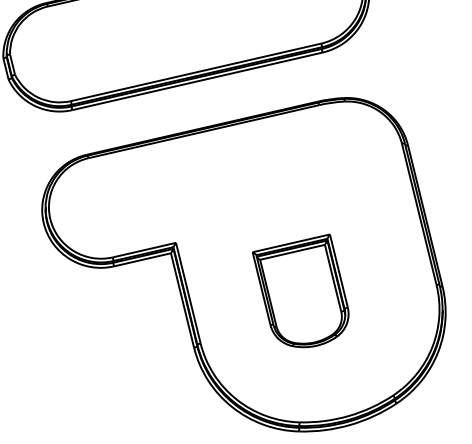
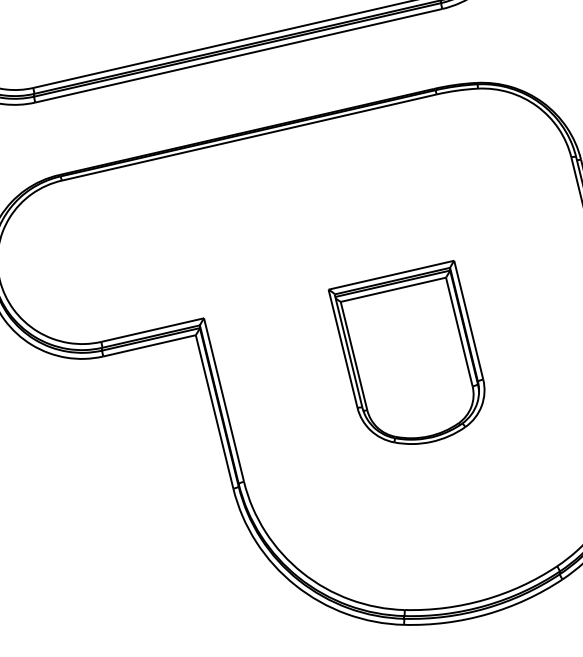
part: (300, 290) -> (406, 351), moved

